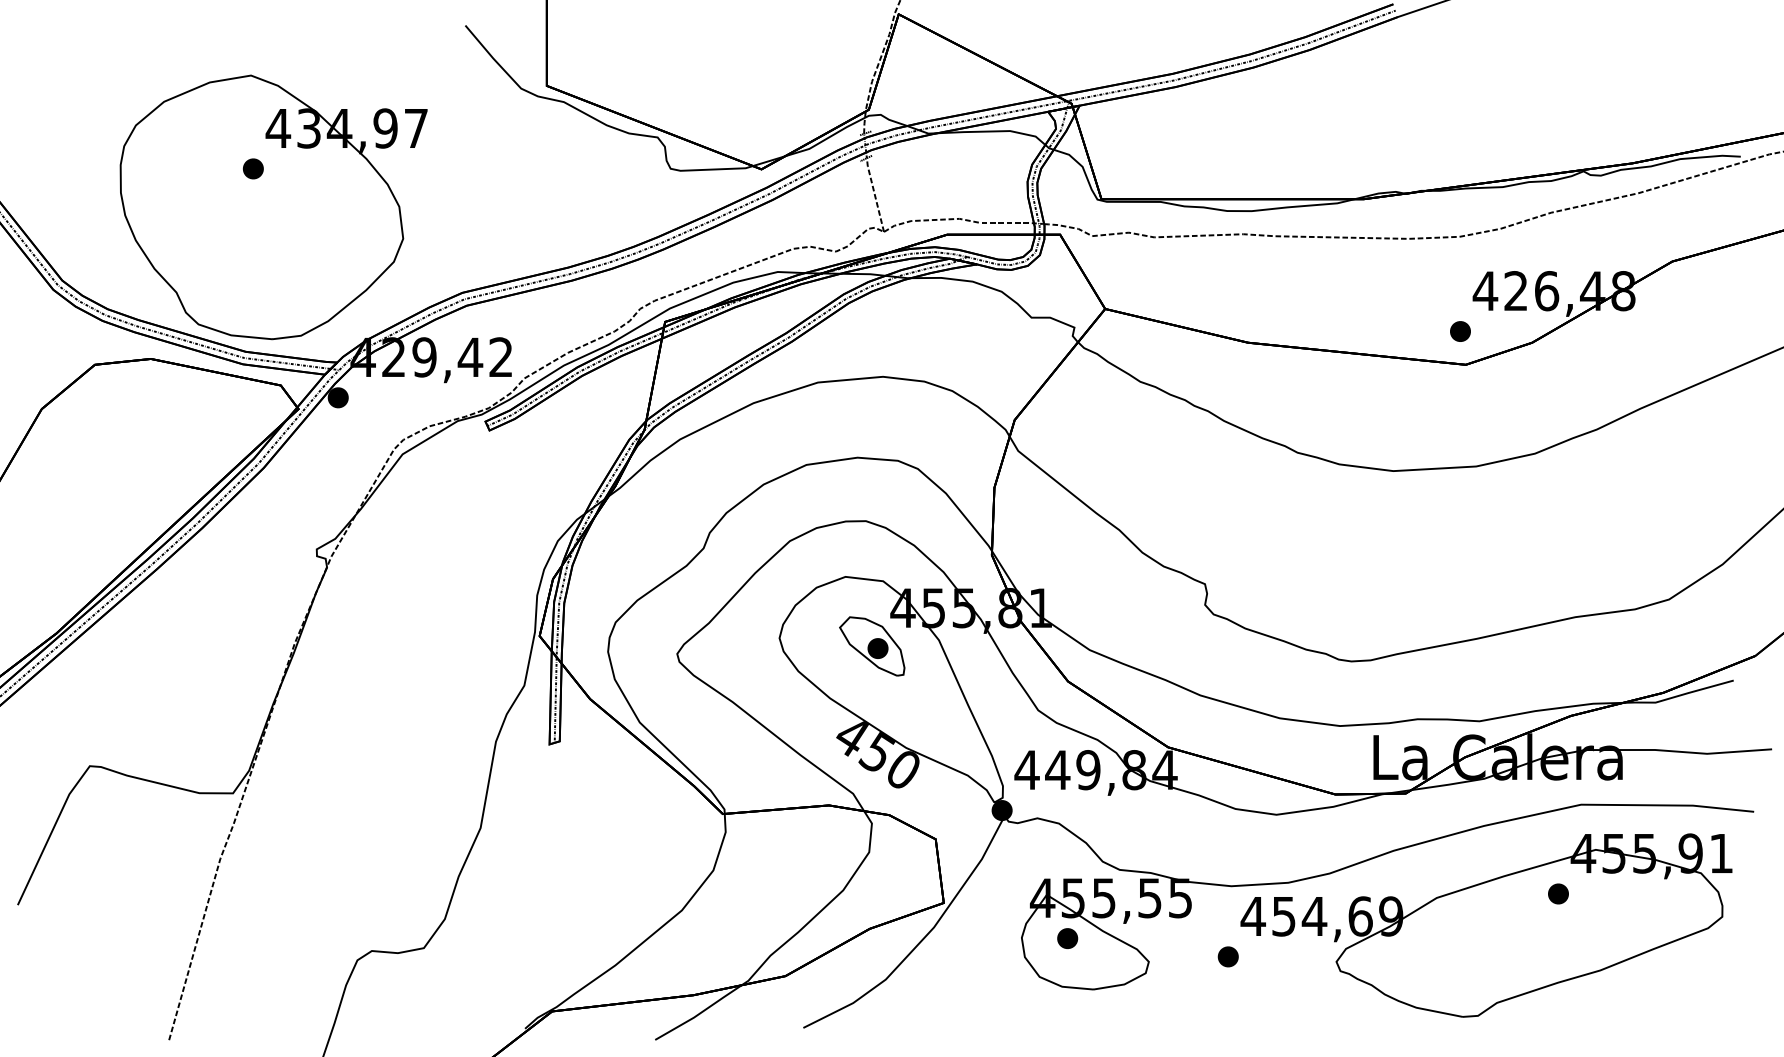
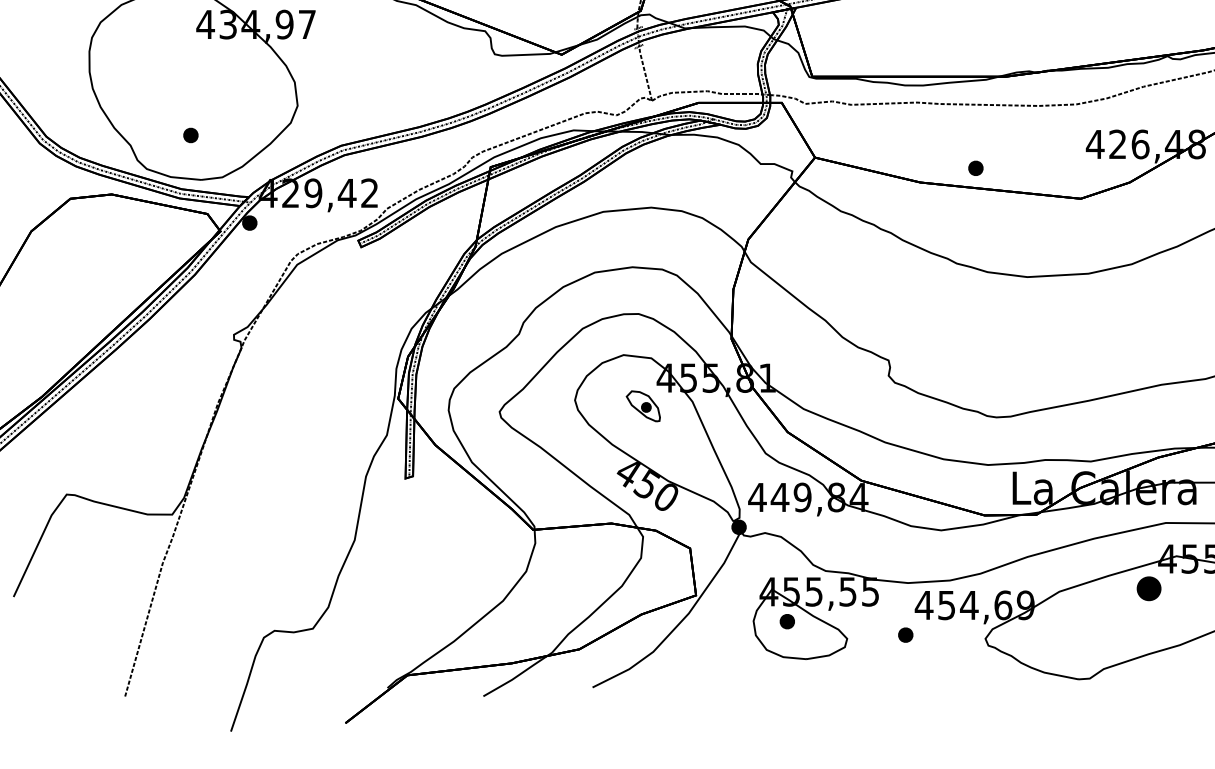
part: (253, 168) -> (191, 135), moved
part: (1460, 331) -> (975, 168), moved
part: (872, 646) -> (643, 406), size x0.7
part: (1558, 893) -> (1149, 588), size x1.6

